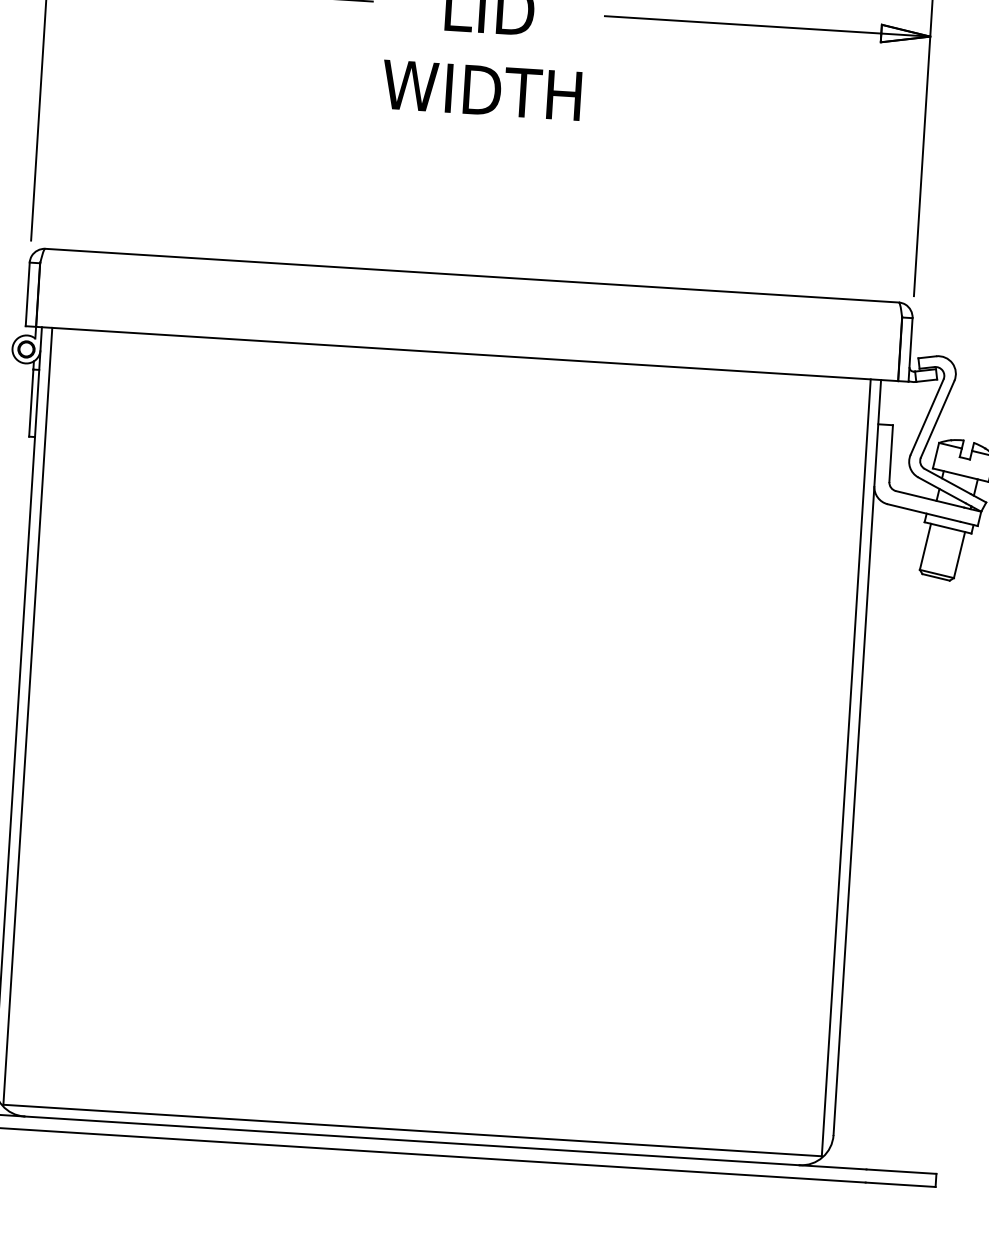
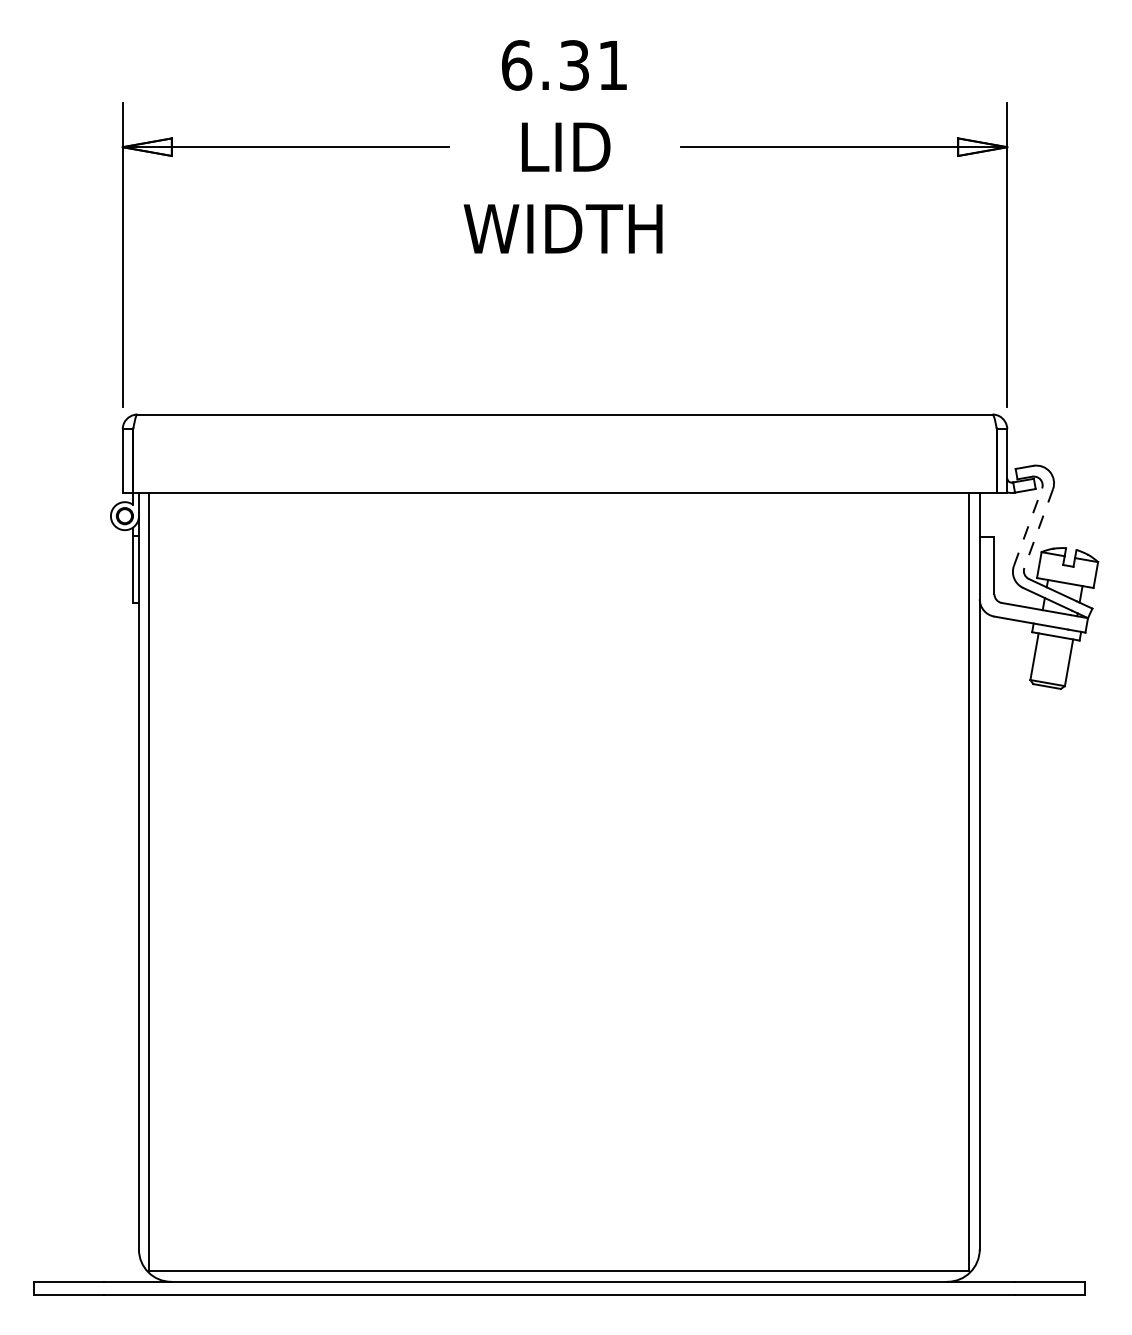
line: (927, 416) -> (1028, 526), solid -> dashed
line: (937, 419) -> (1038, 528), solid -> dashed

